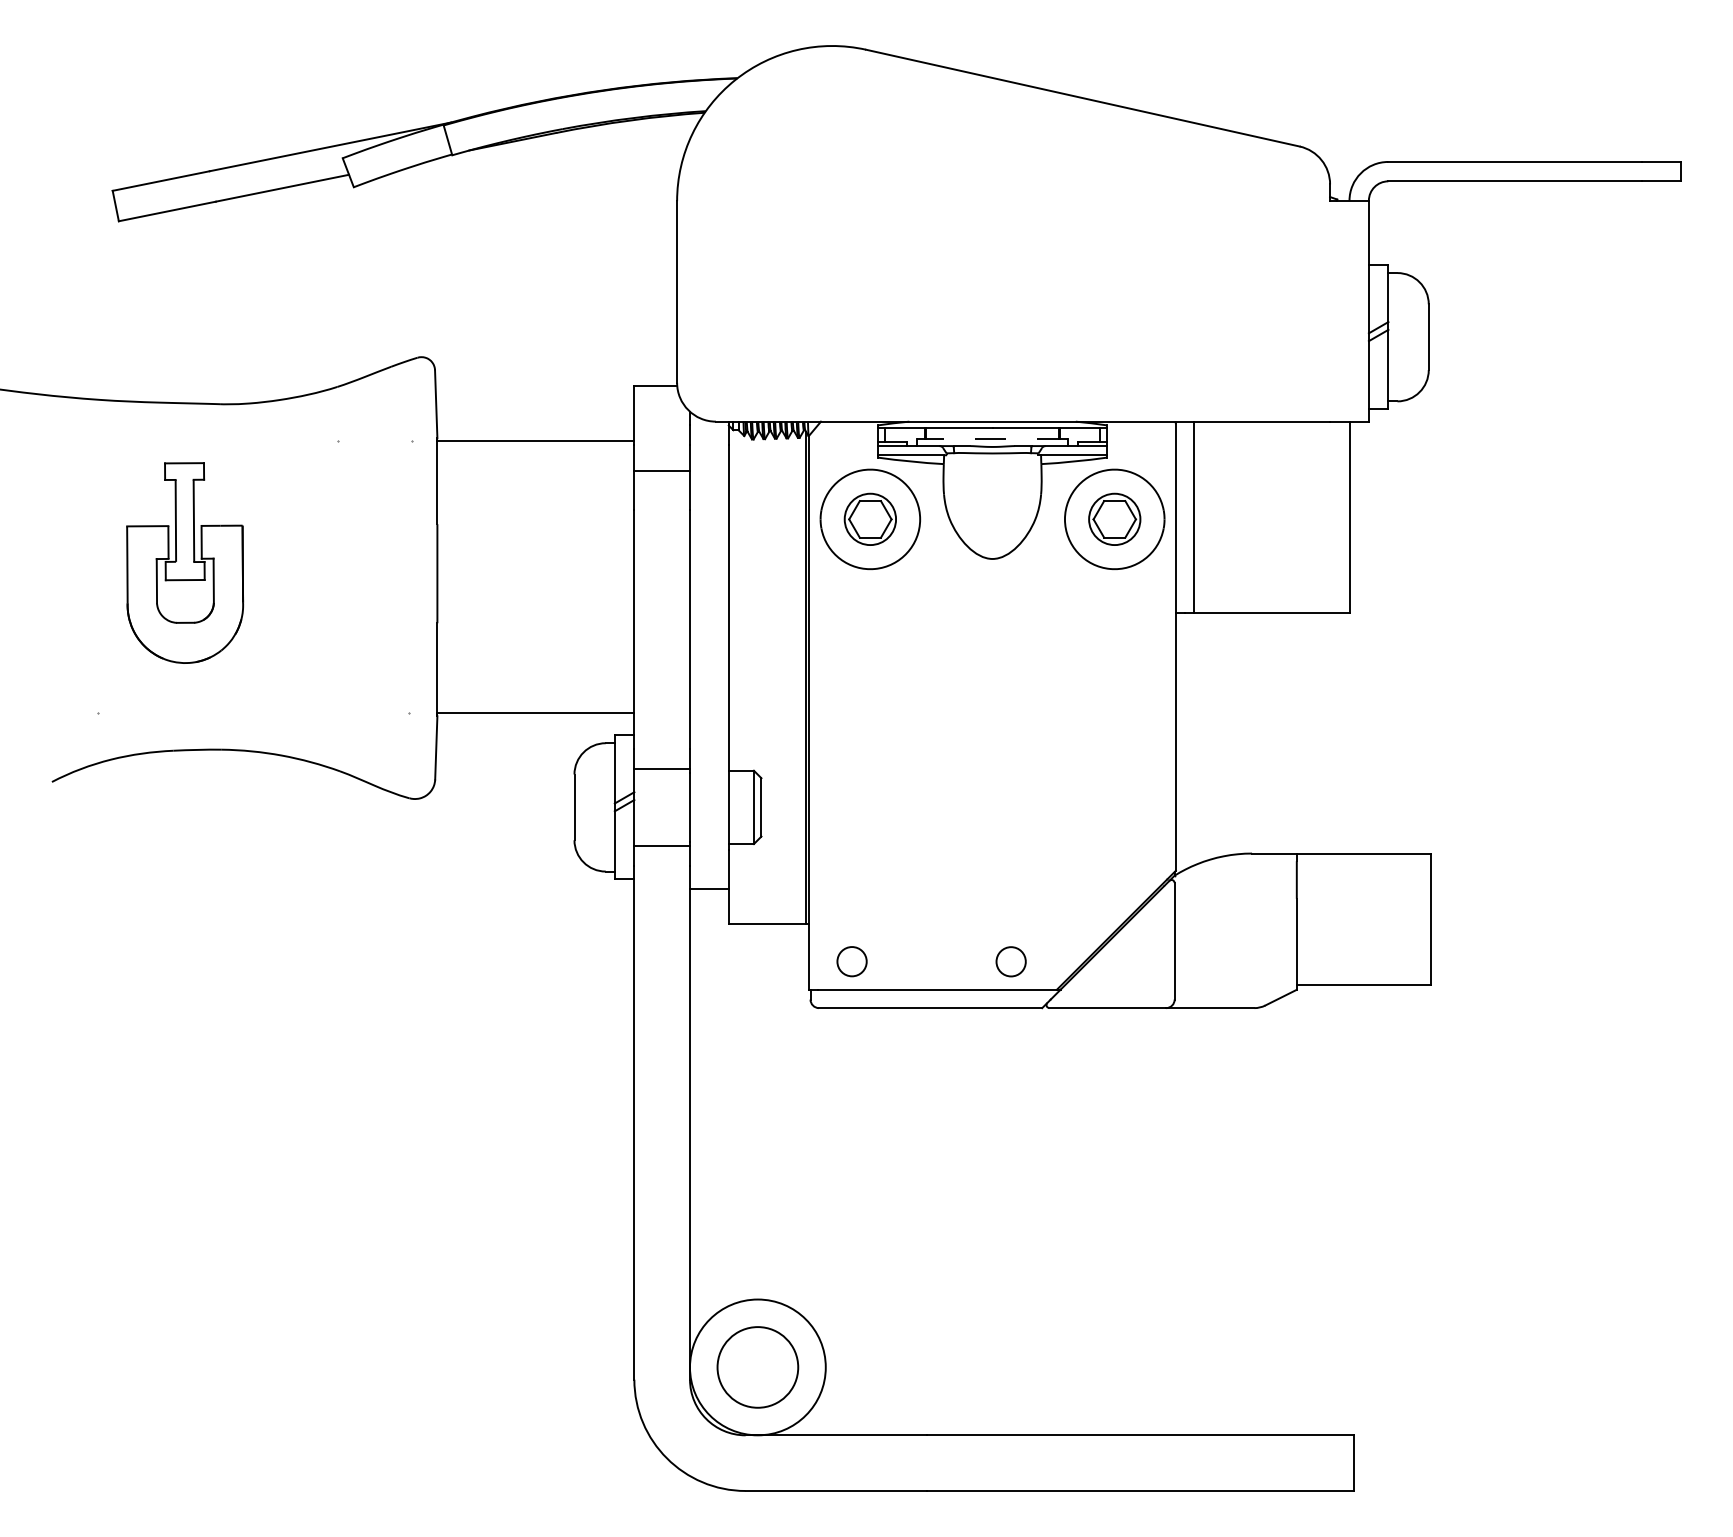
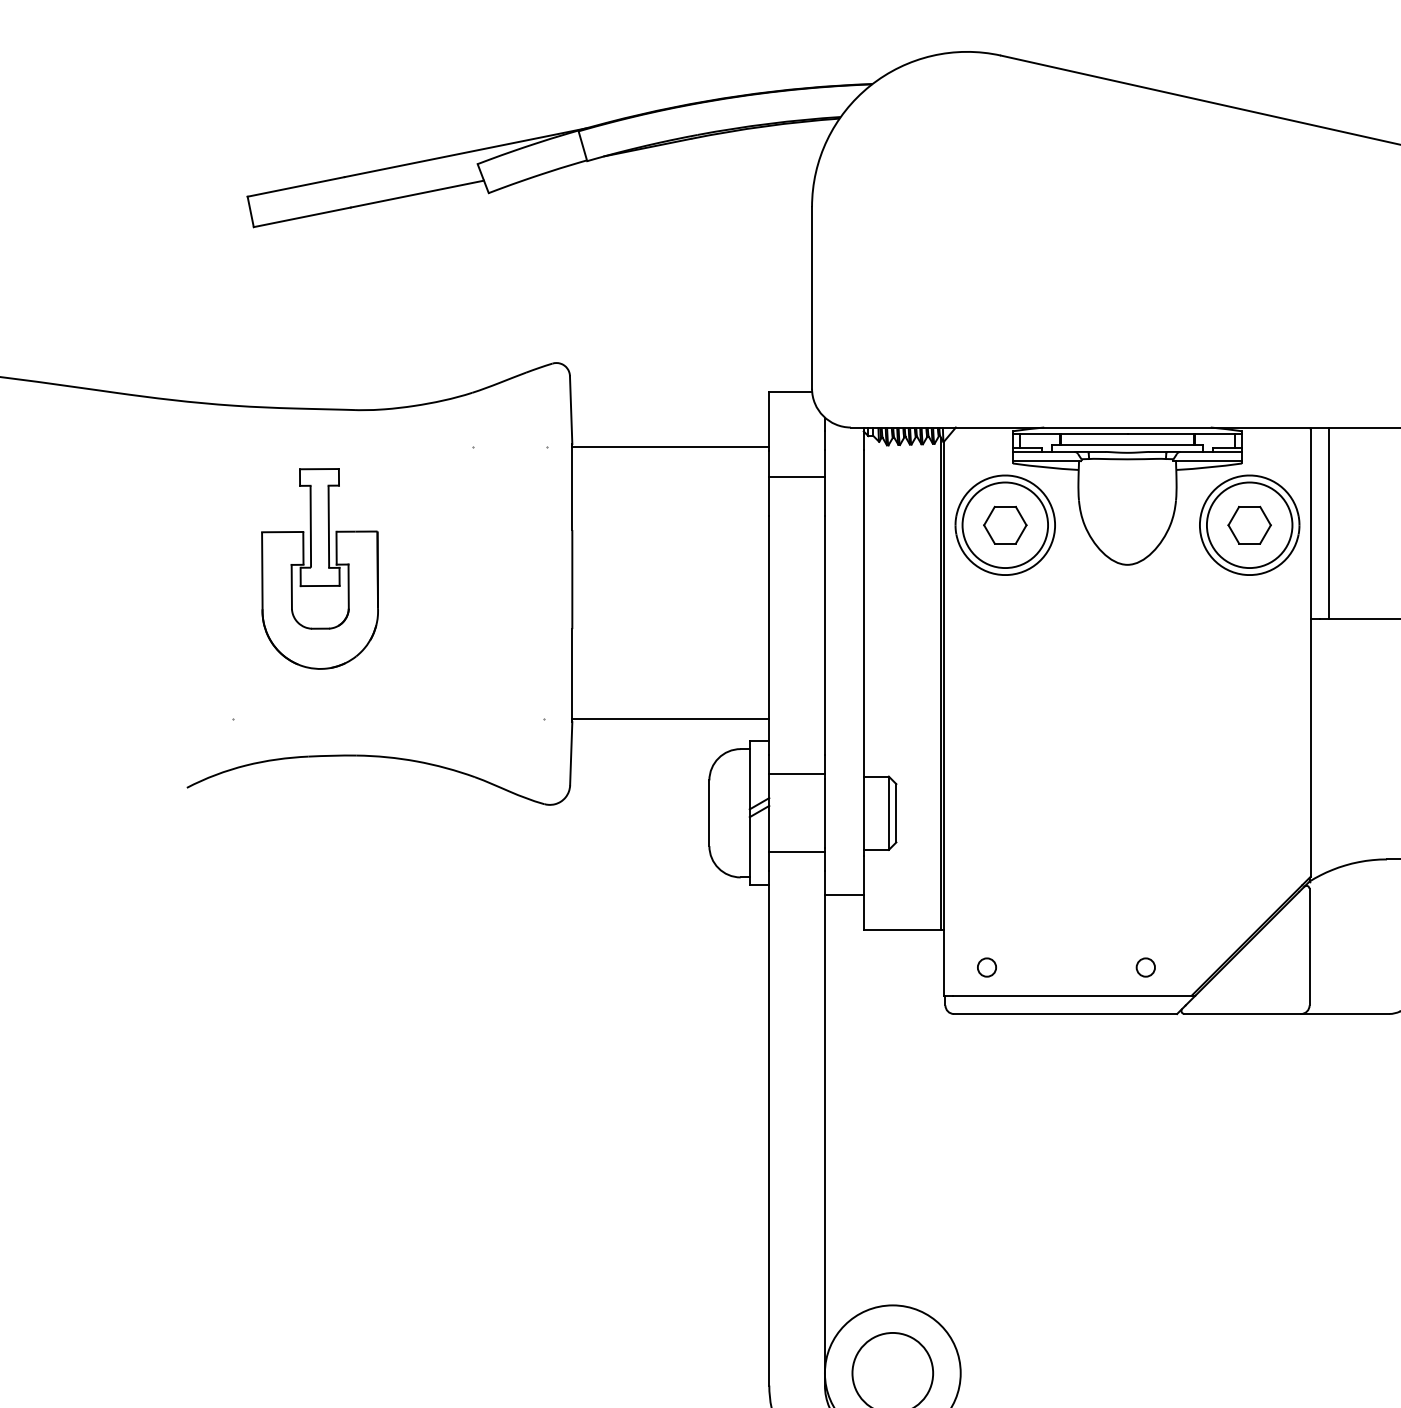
line: (992, 439) -> (1127, 445), dashed -> solid
circle: (870, 519) -> (1005, 525), size x1.67
circle: (1114, 519) -> (1249, 525), size x1.67
circle: (851, 961) -> (986, 967), size x0.62
circle: (1010, 961) -> (1145, 967), size x0.62

